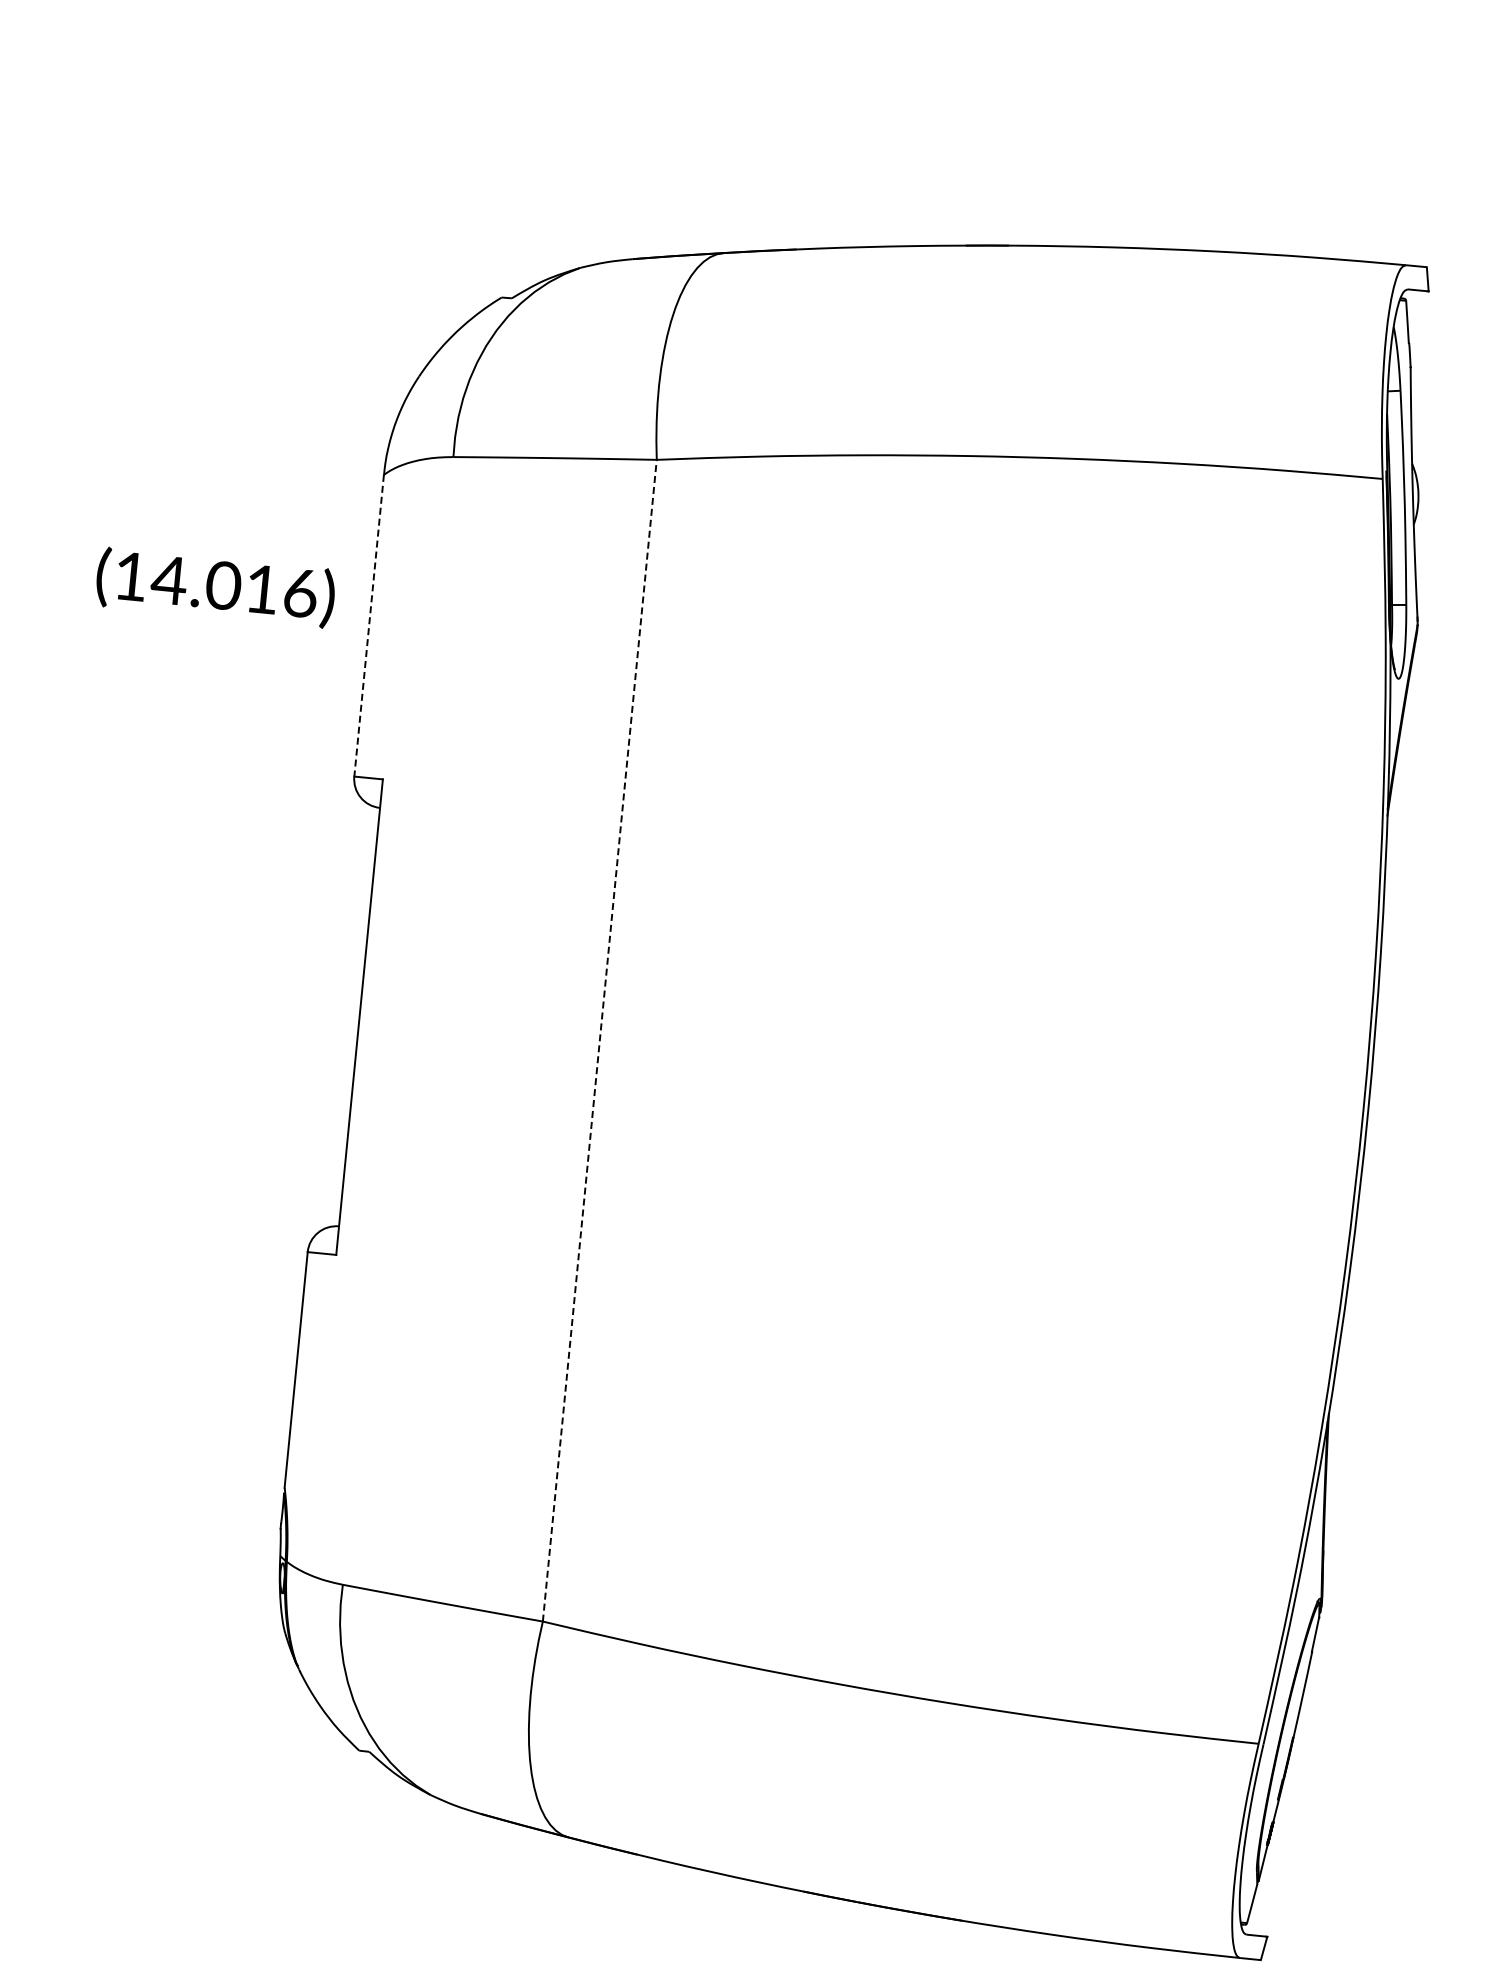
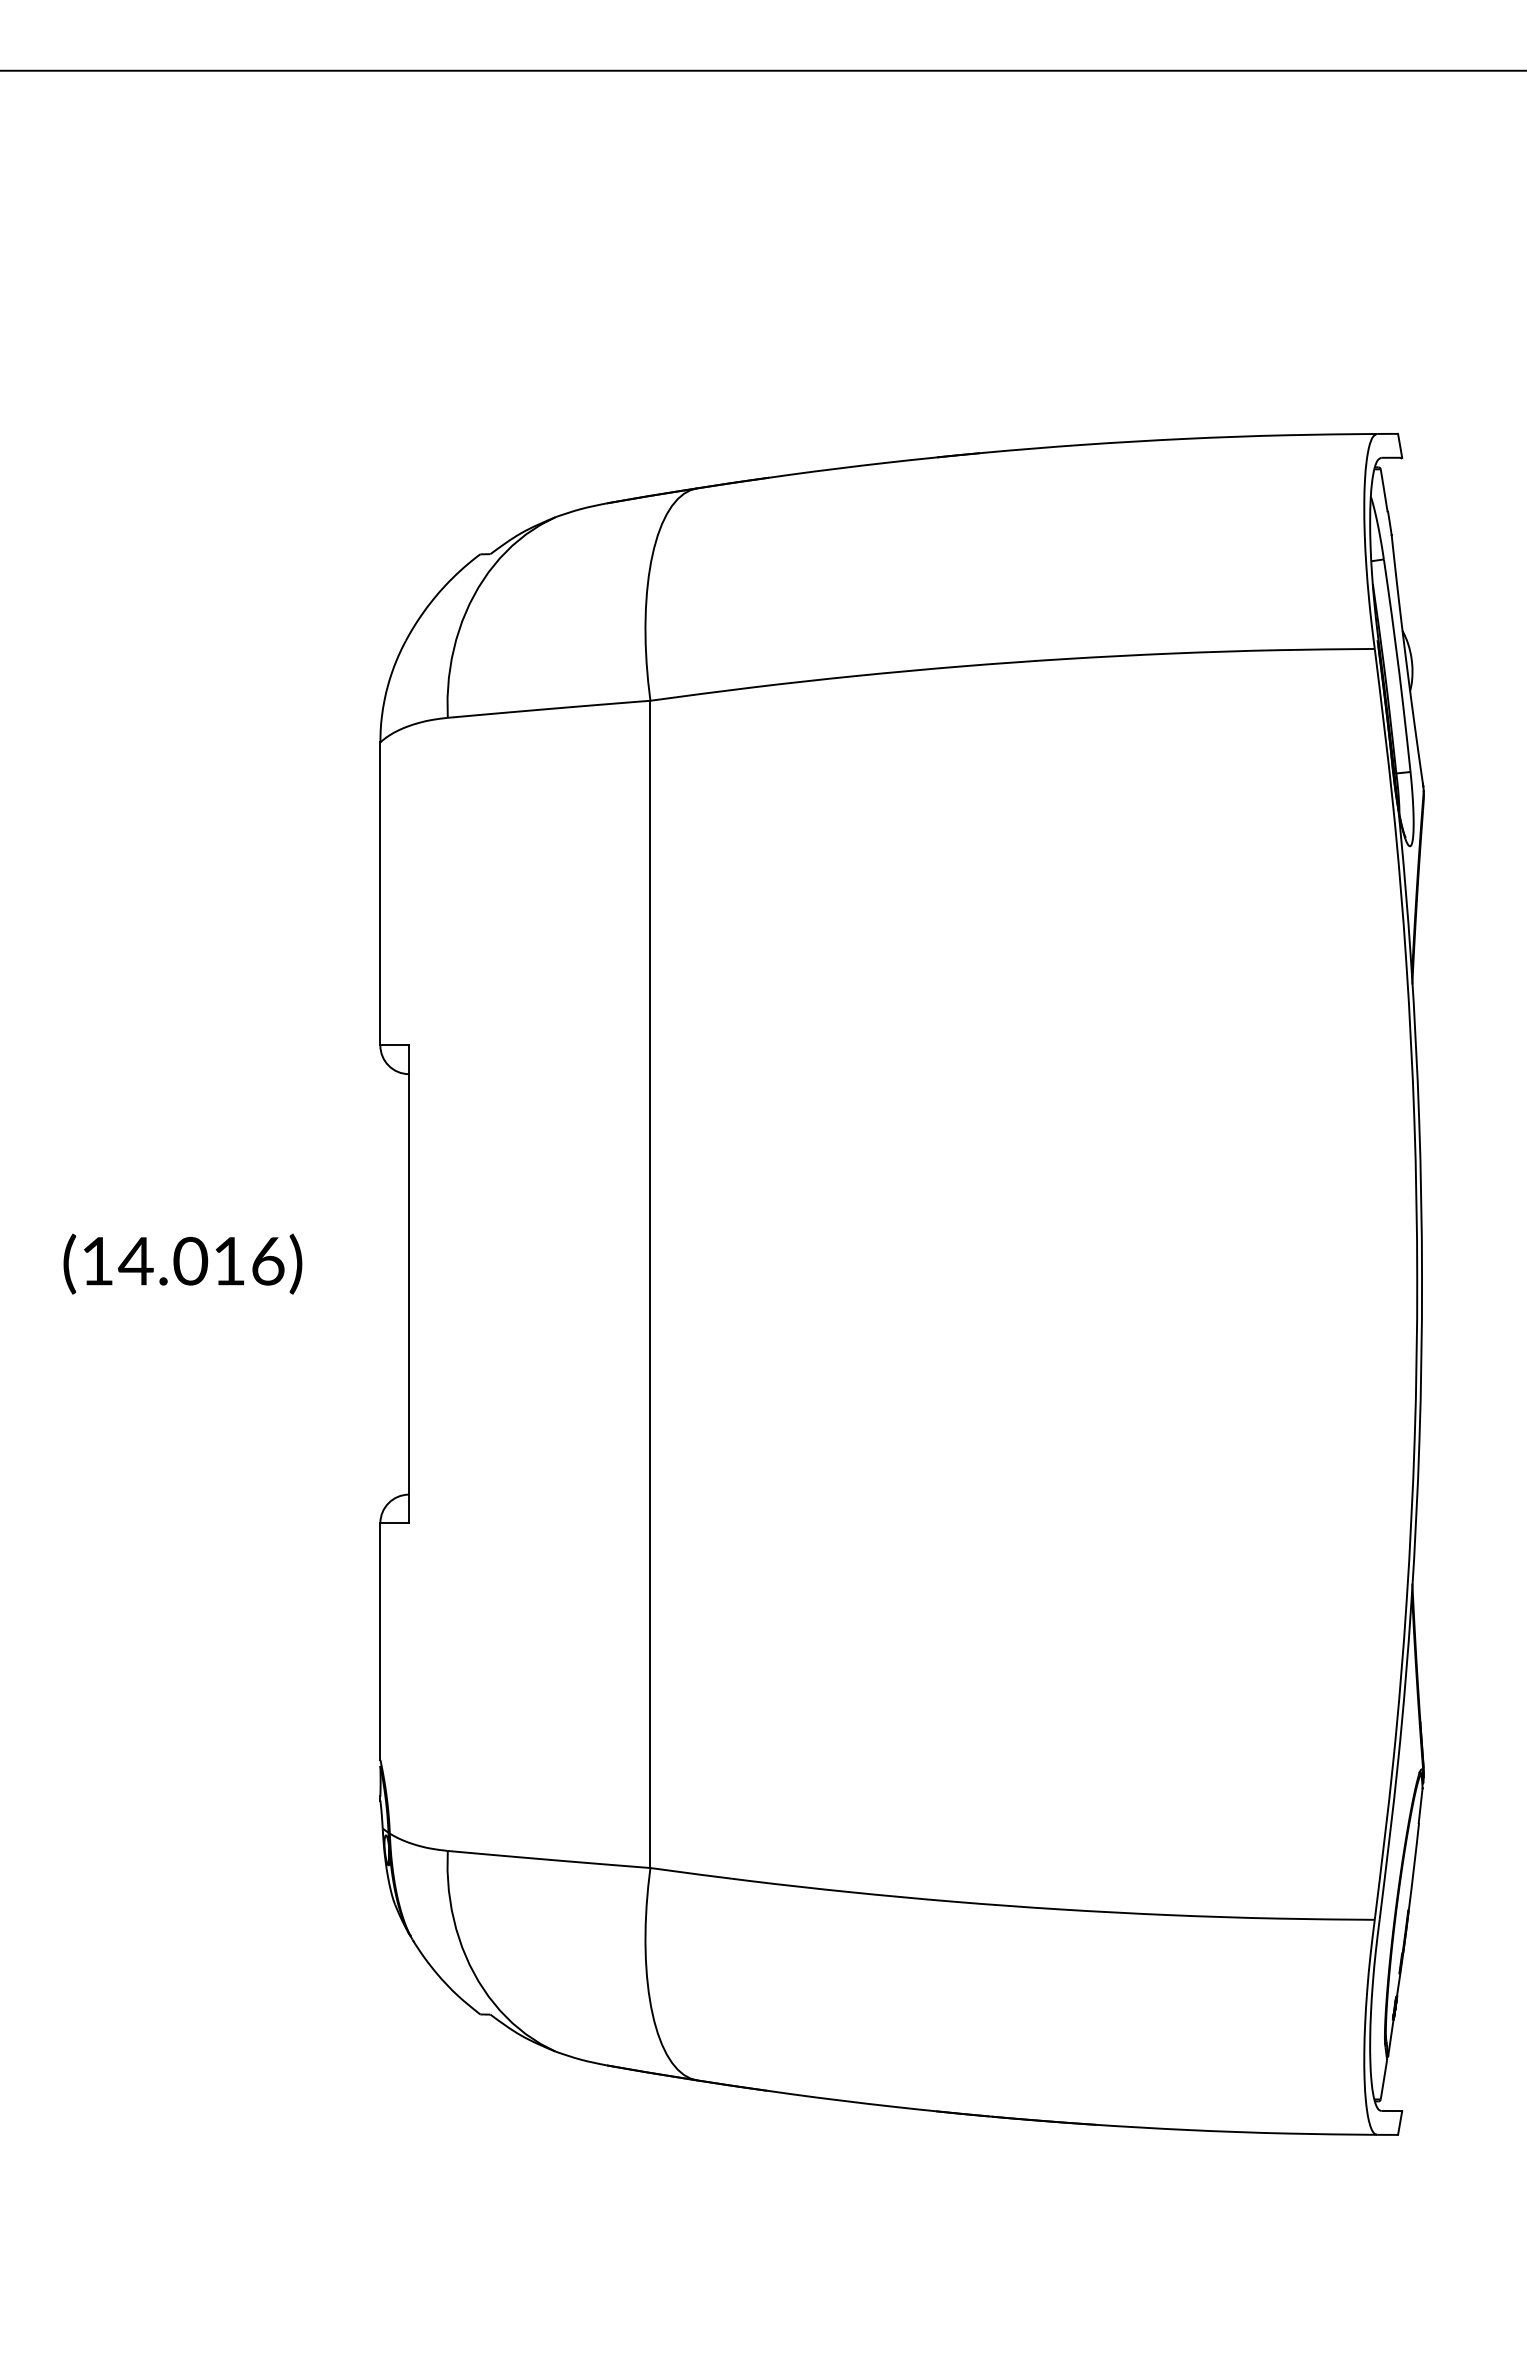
text: (215, 587) -> (182, 1263), moved
line: (369, 625) -> (380, 893), dashed -> solid
line: (599, 1040) -> (650, 1284), dashed -> solid

